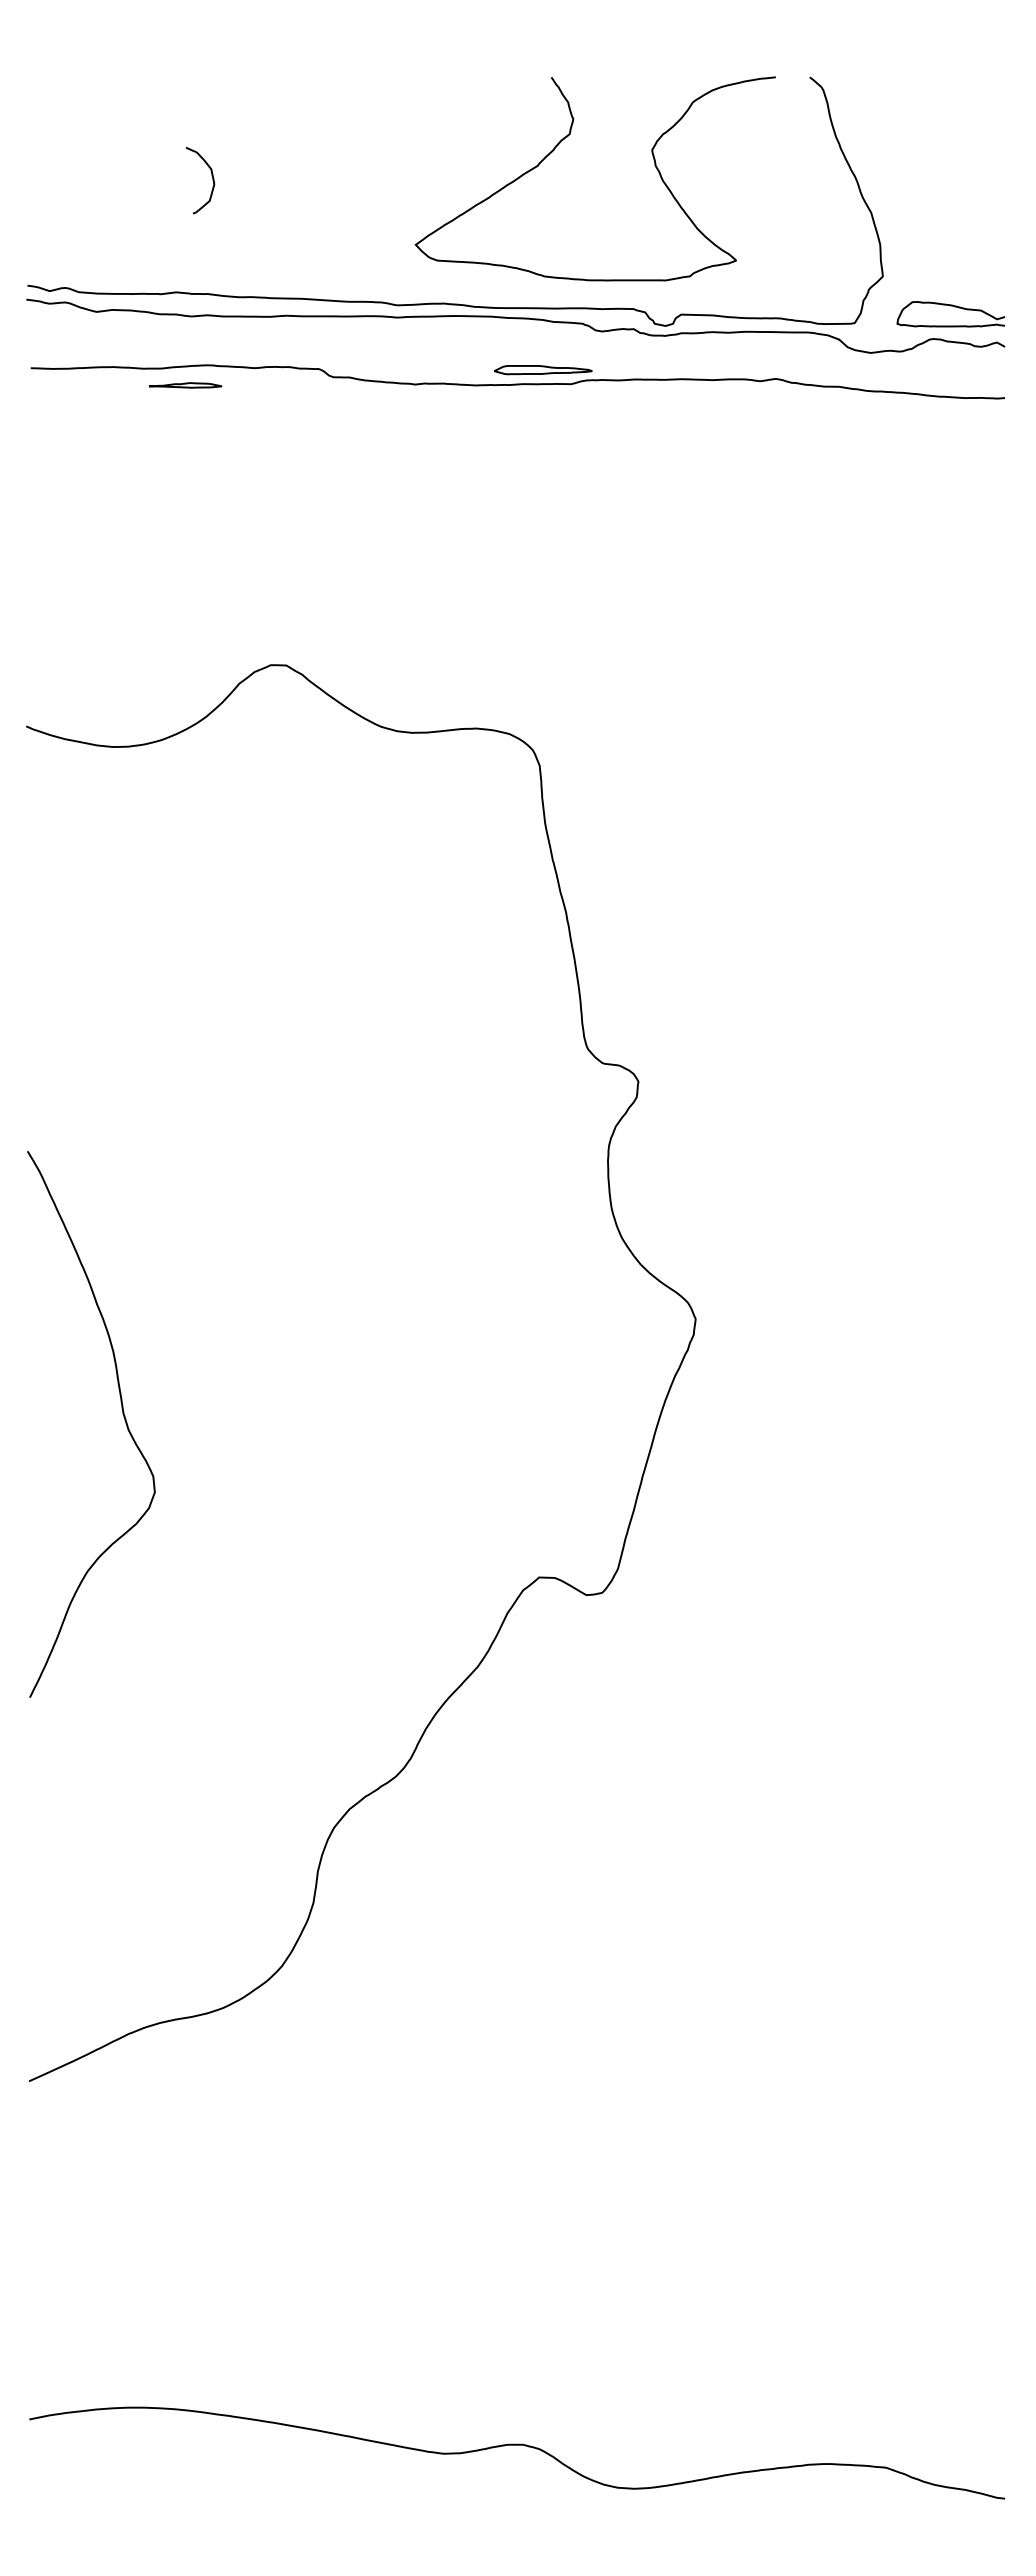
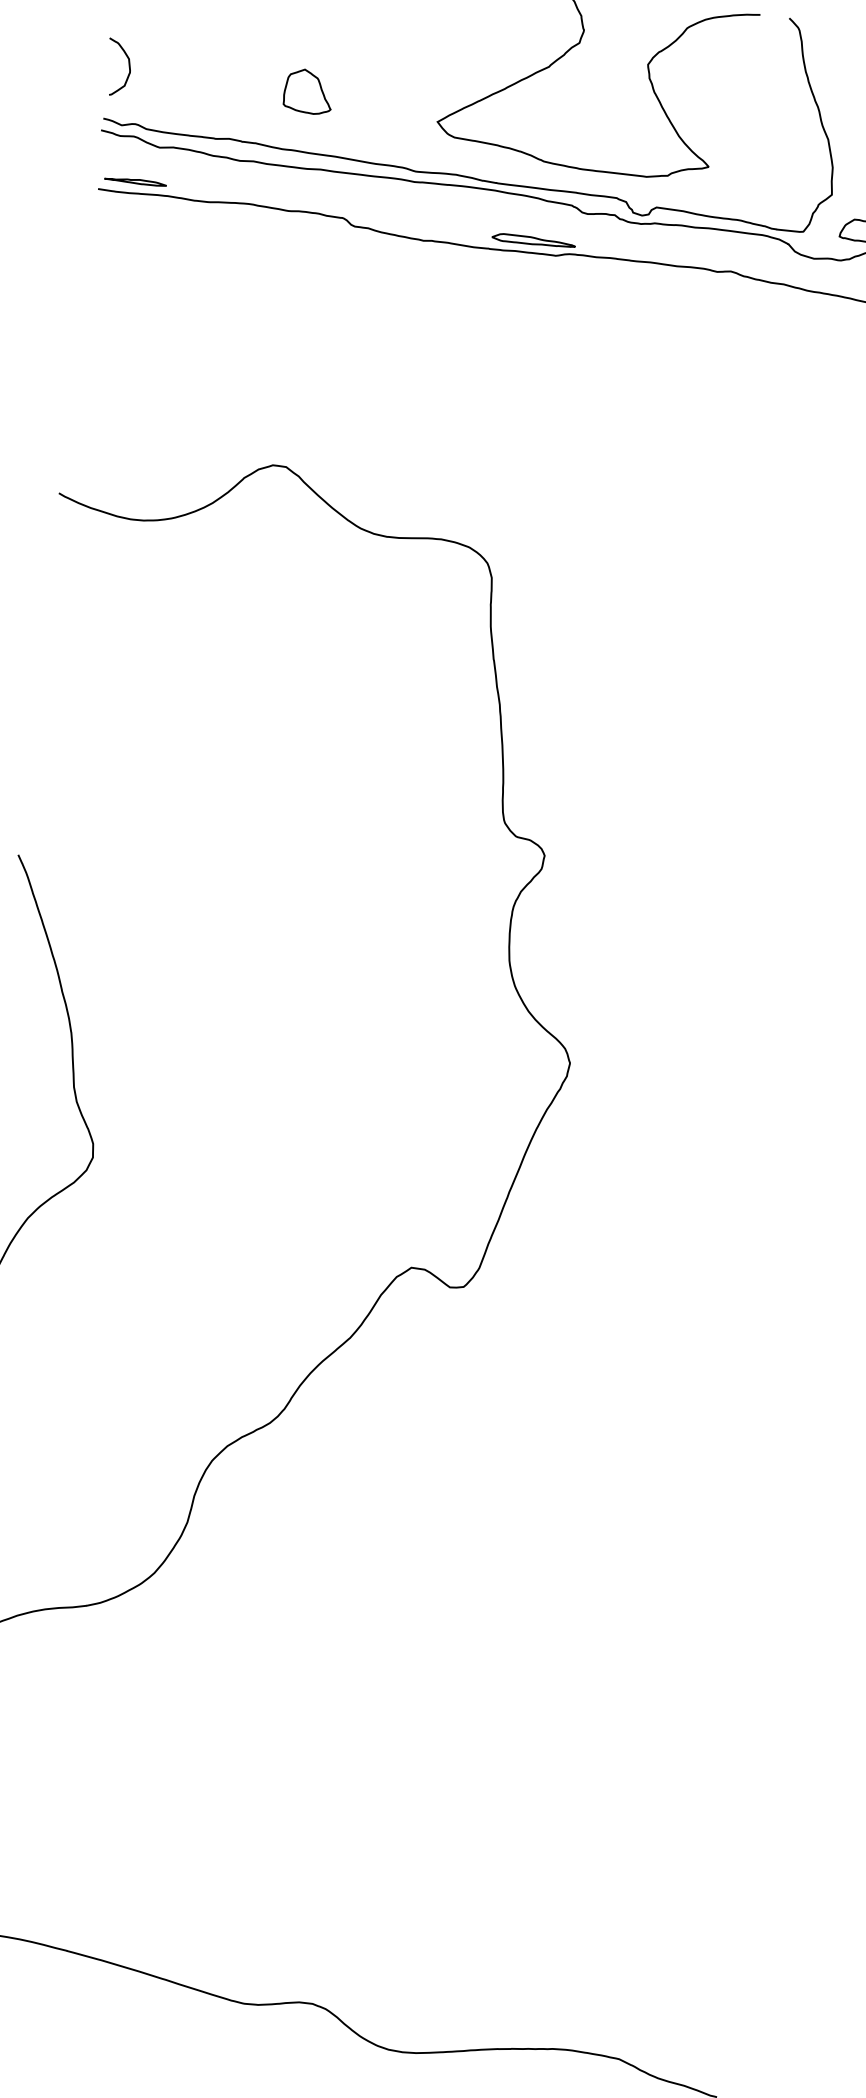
curve: (211, 176) -> (128, 65), moved
part: (261, 227) -> (308, 92), added
part: (185, 385) -> (135, 181), moved

